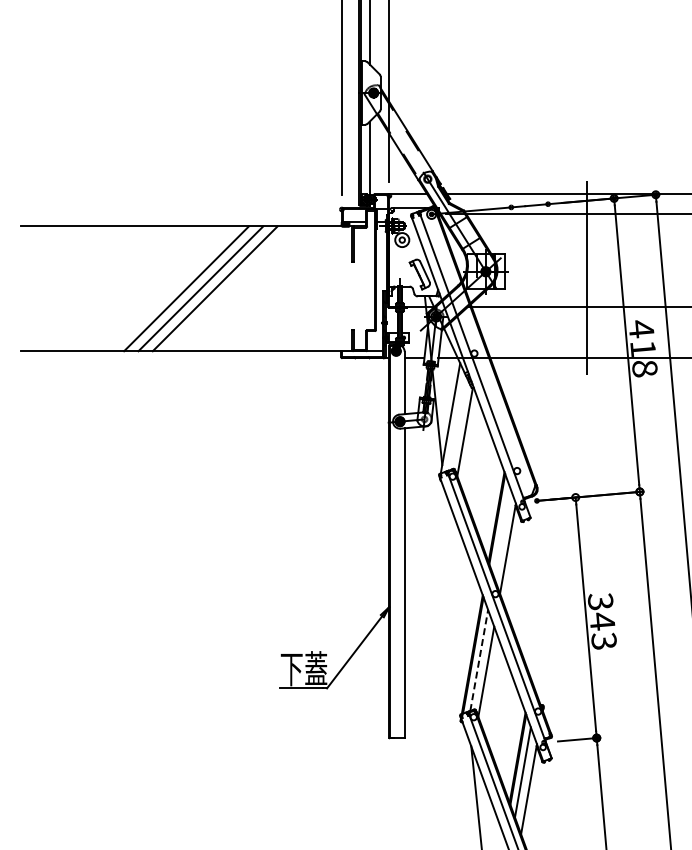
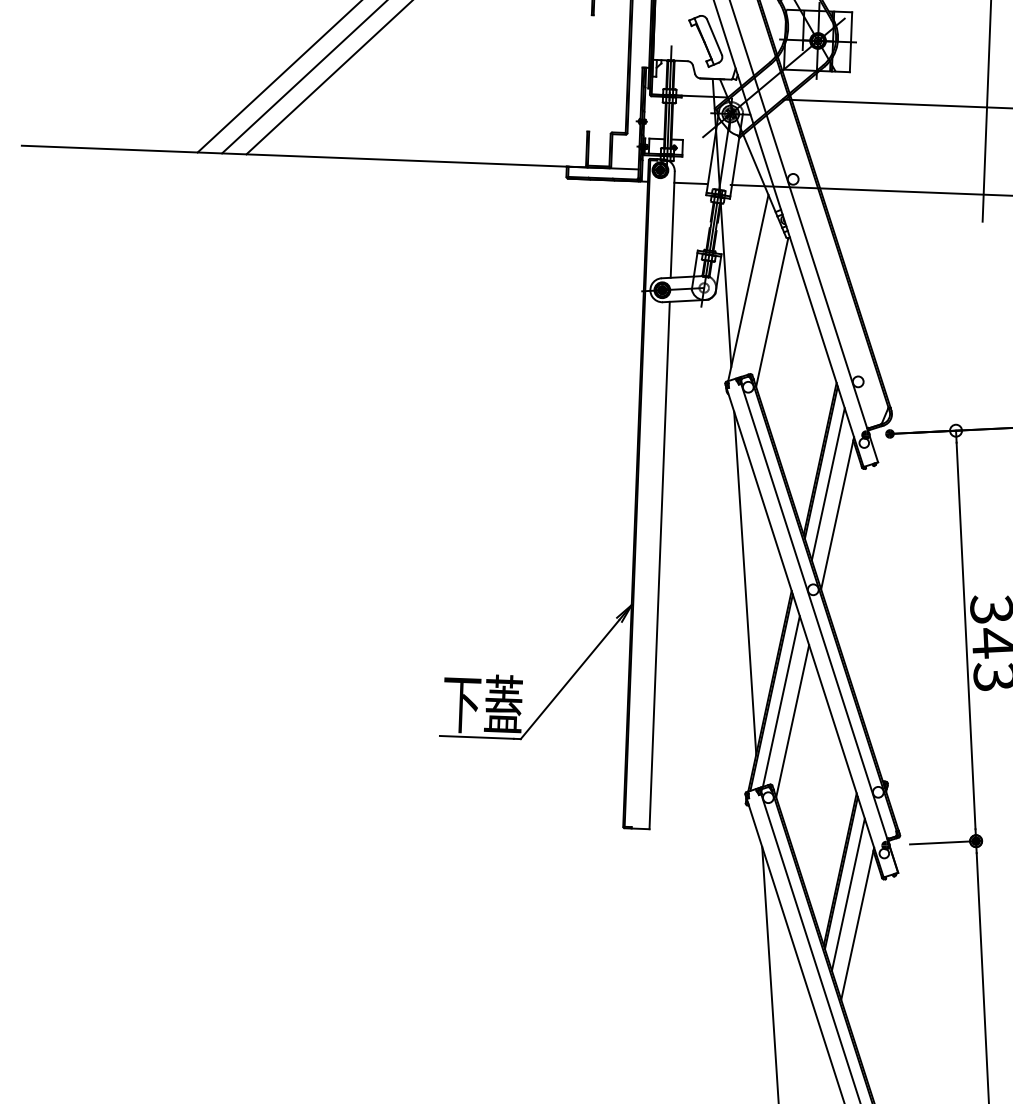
line: (501, 531) -> (827, 483), added
line: (454, 591) -> (743, 582), added
line: (479, 659) -> (781, 699), dashed -> solid

